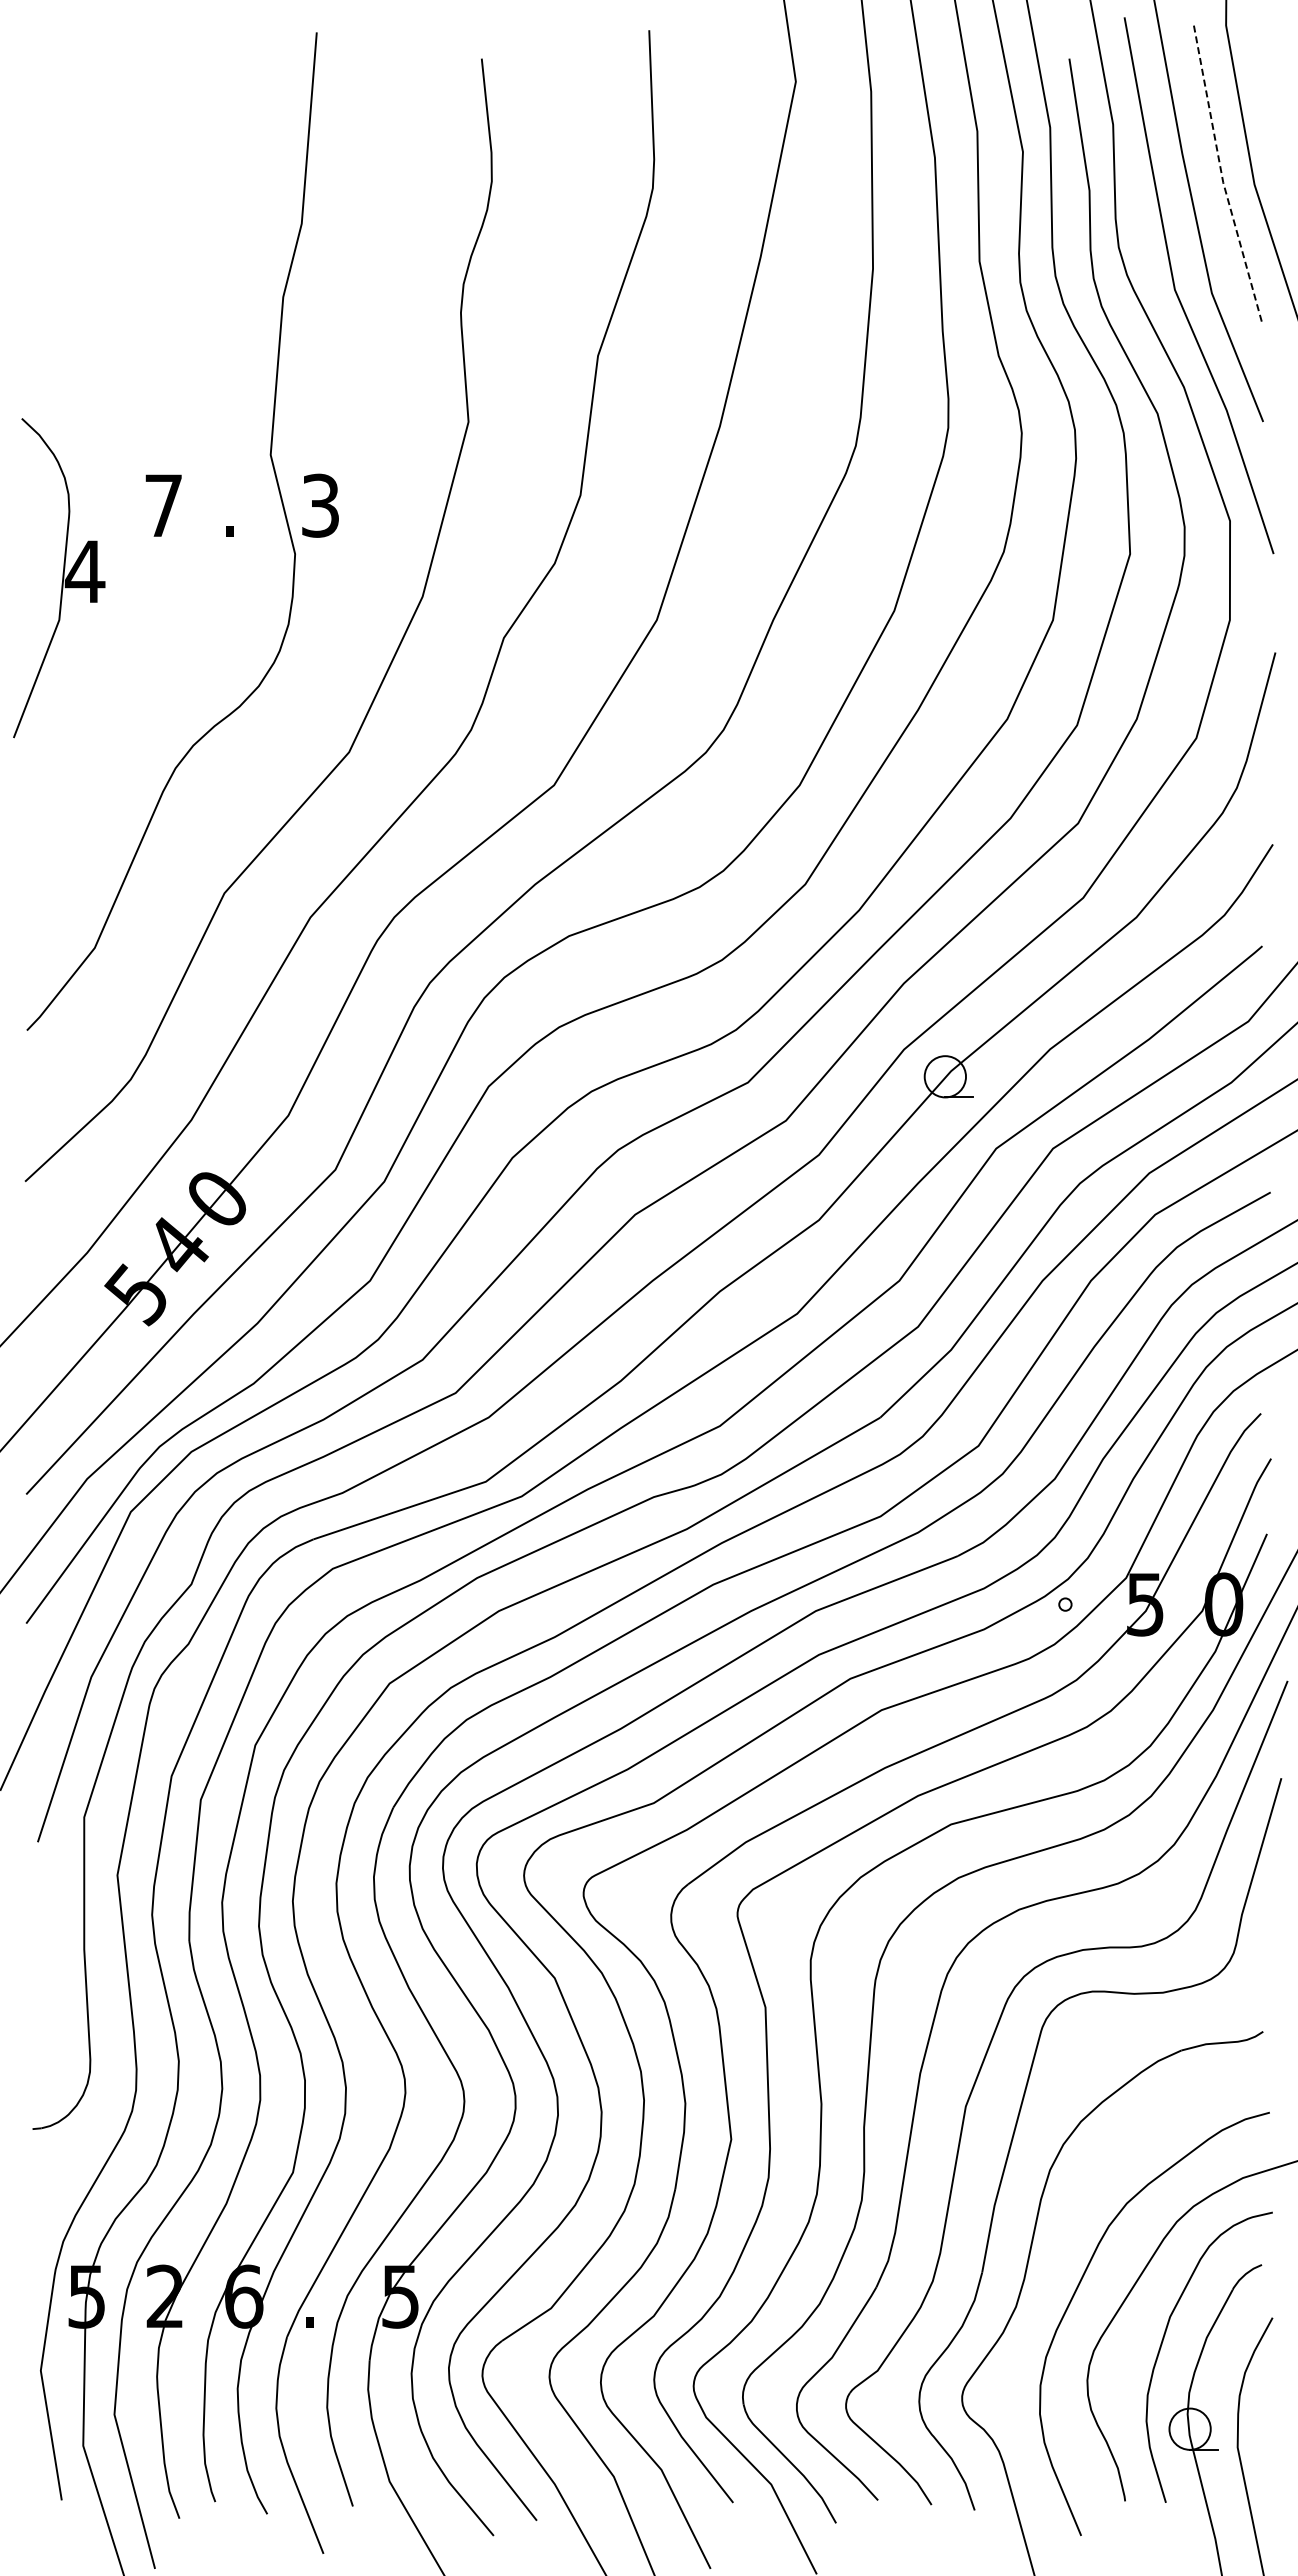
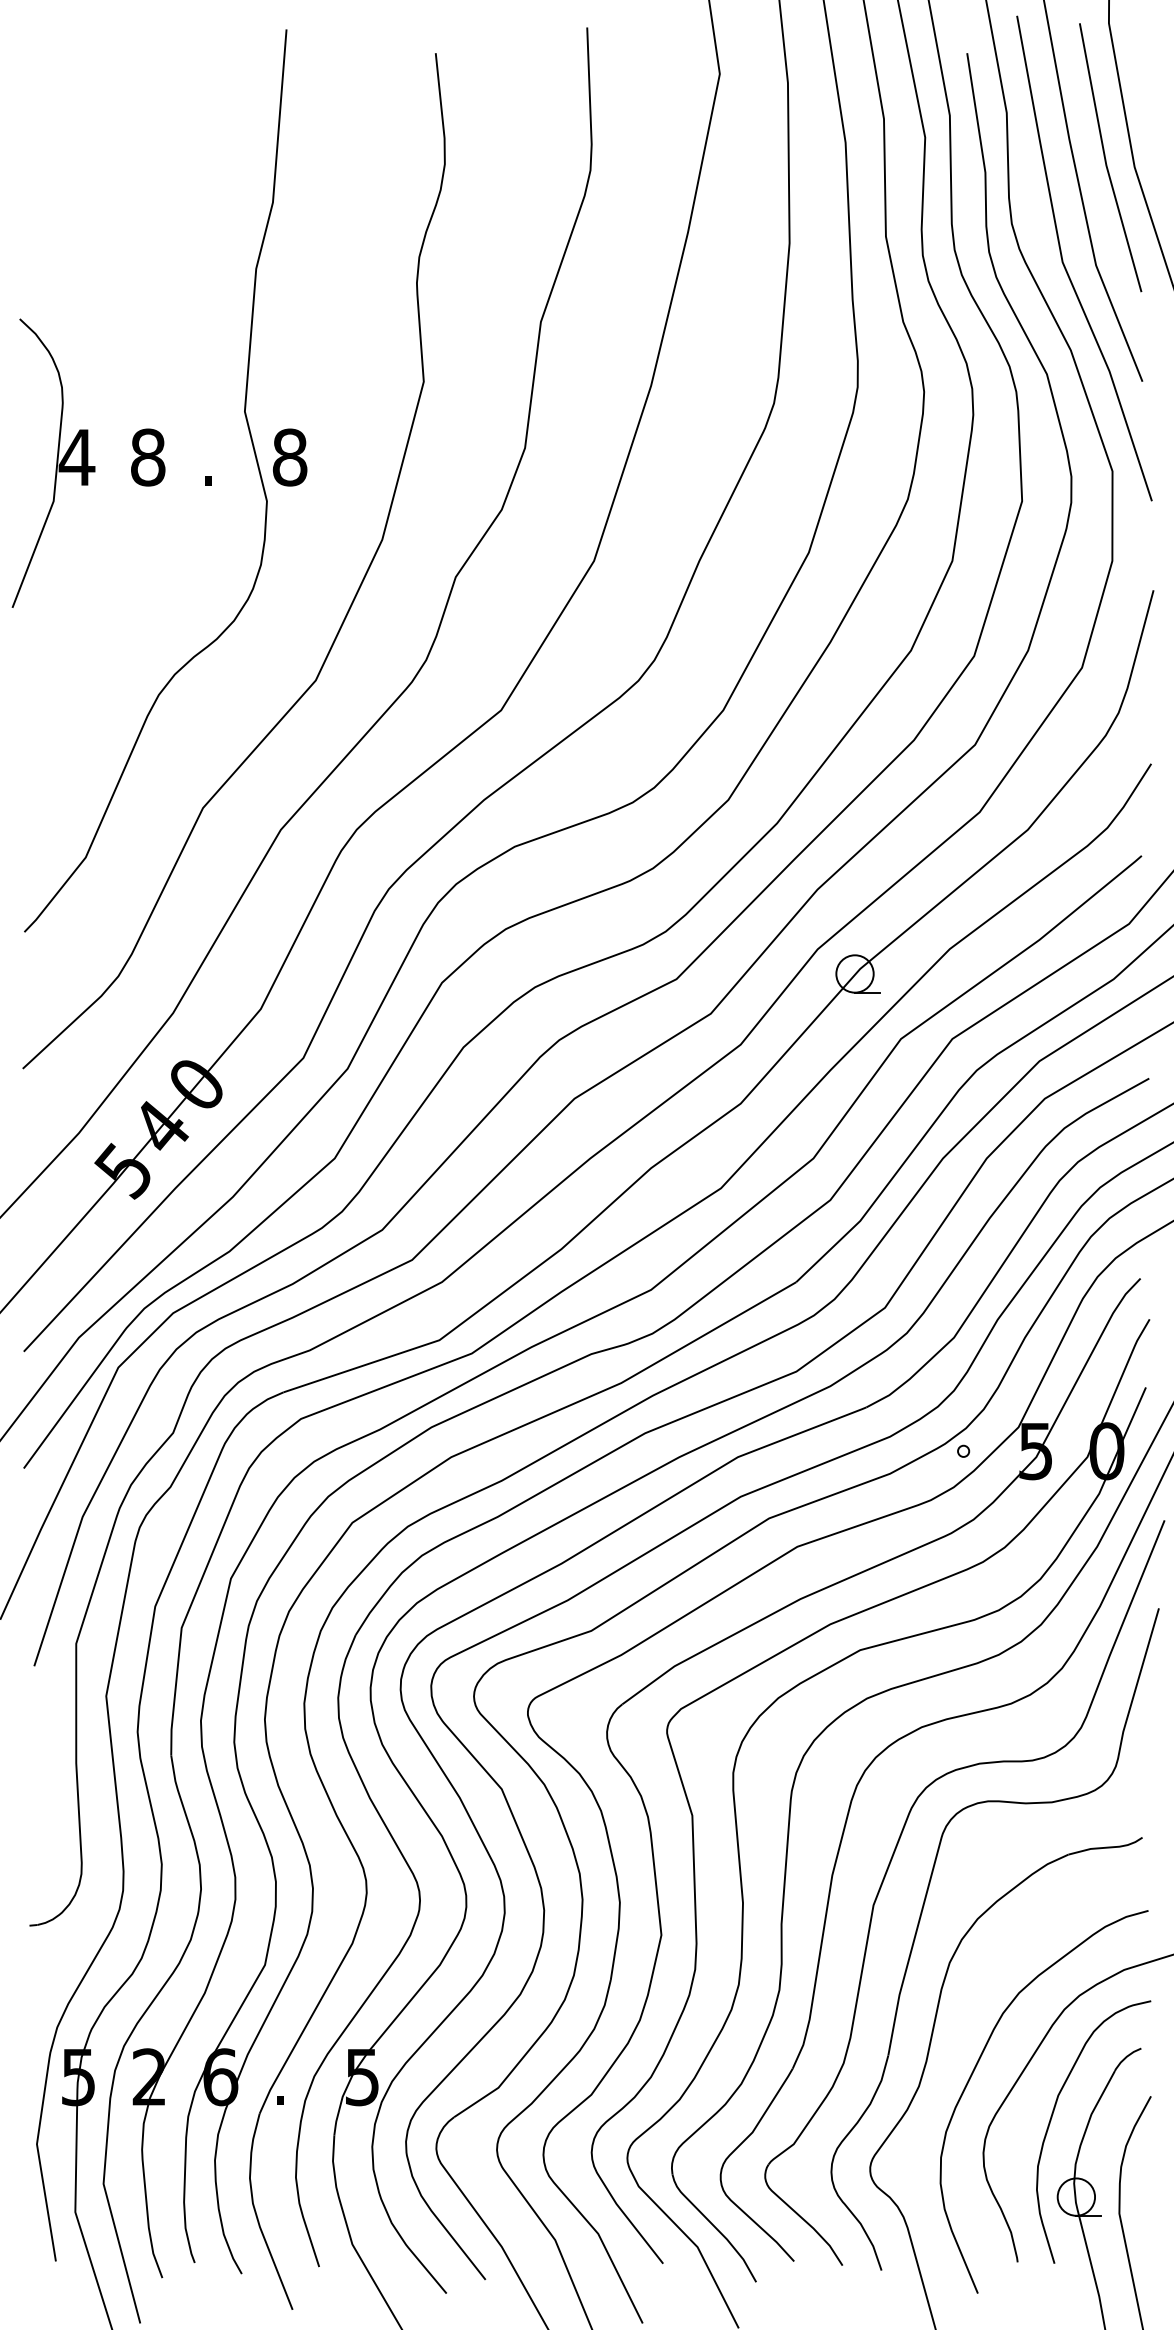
line: (1222, 176) -> (1105, 159), dashed -> solid
text: (163, 505) -> (147, 457), 7 -> 8
text: (320, 505) -> (289, 457), 3 -> 8
part: (59, 578) -> (53, 463), moved

